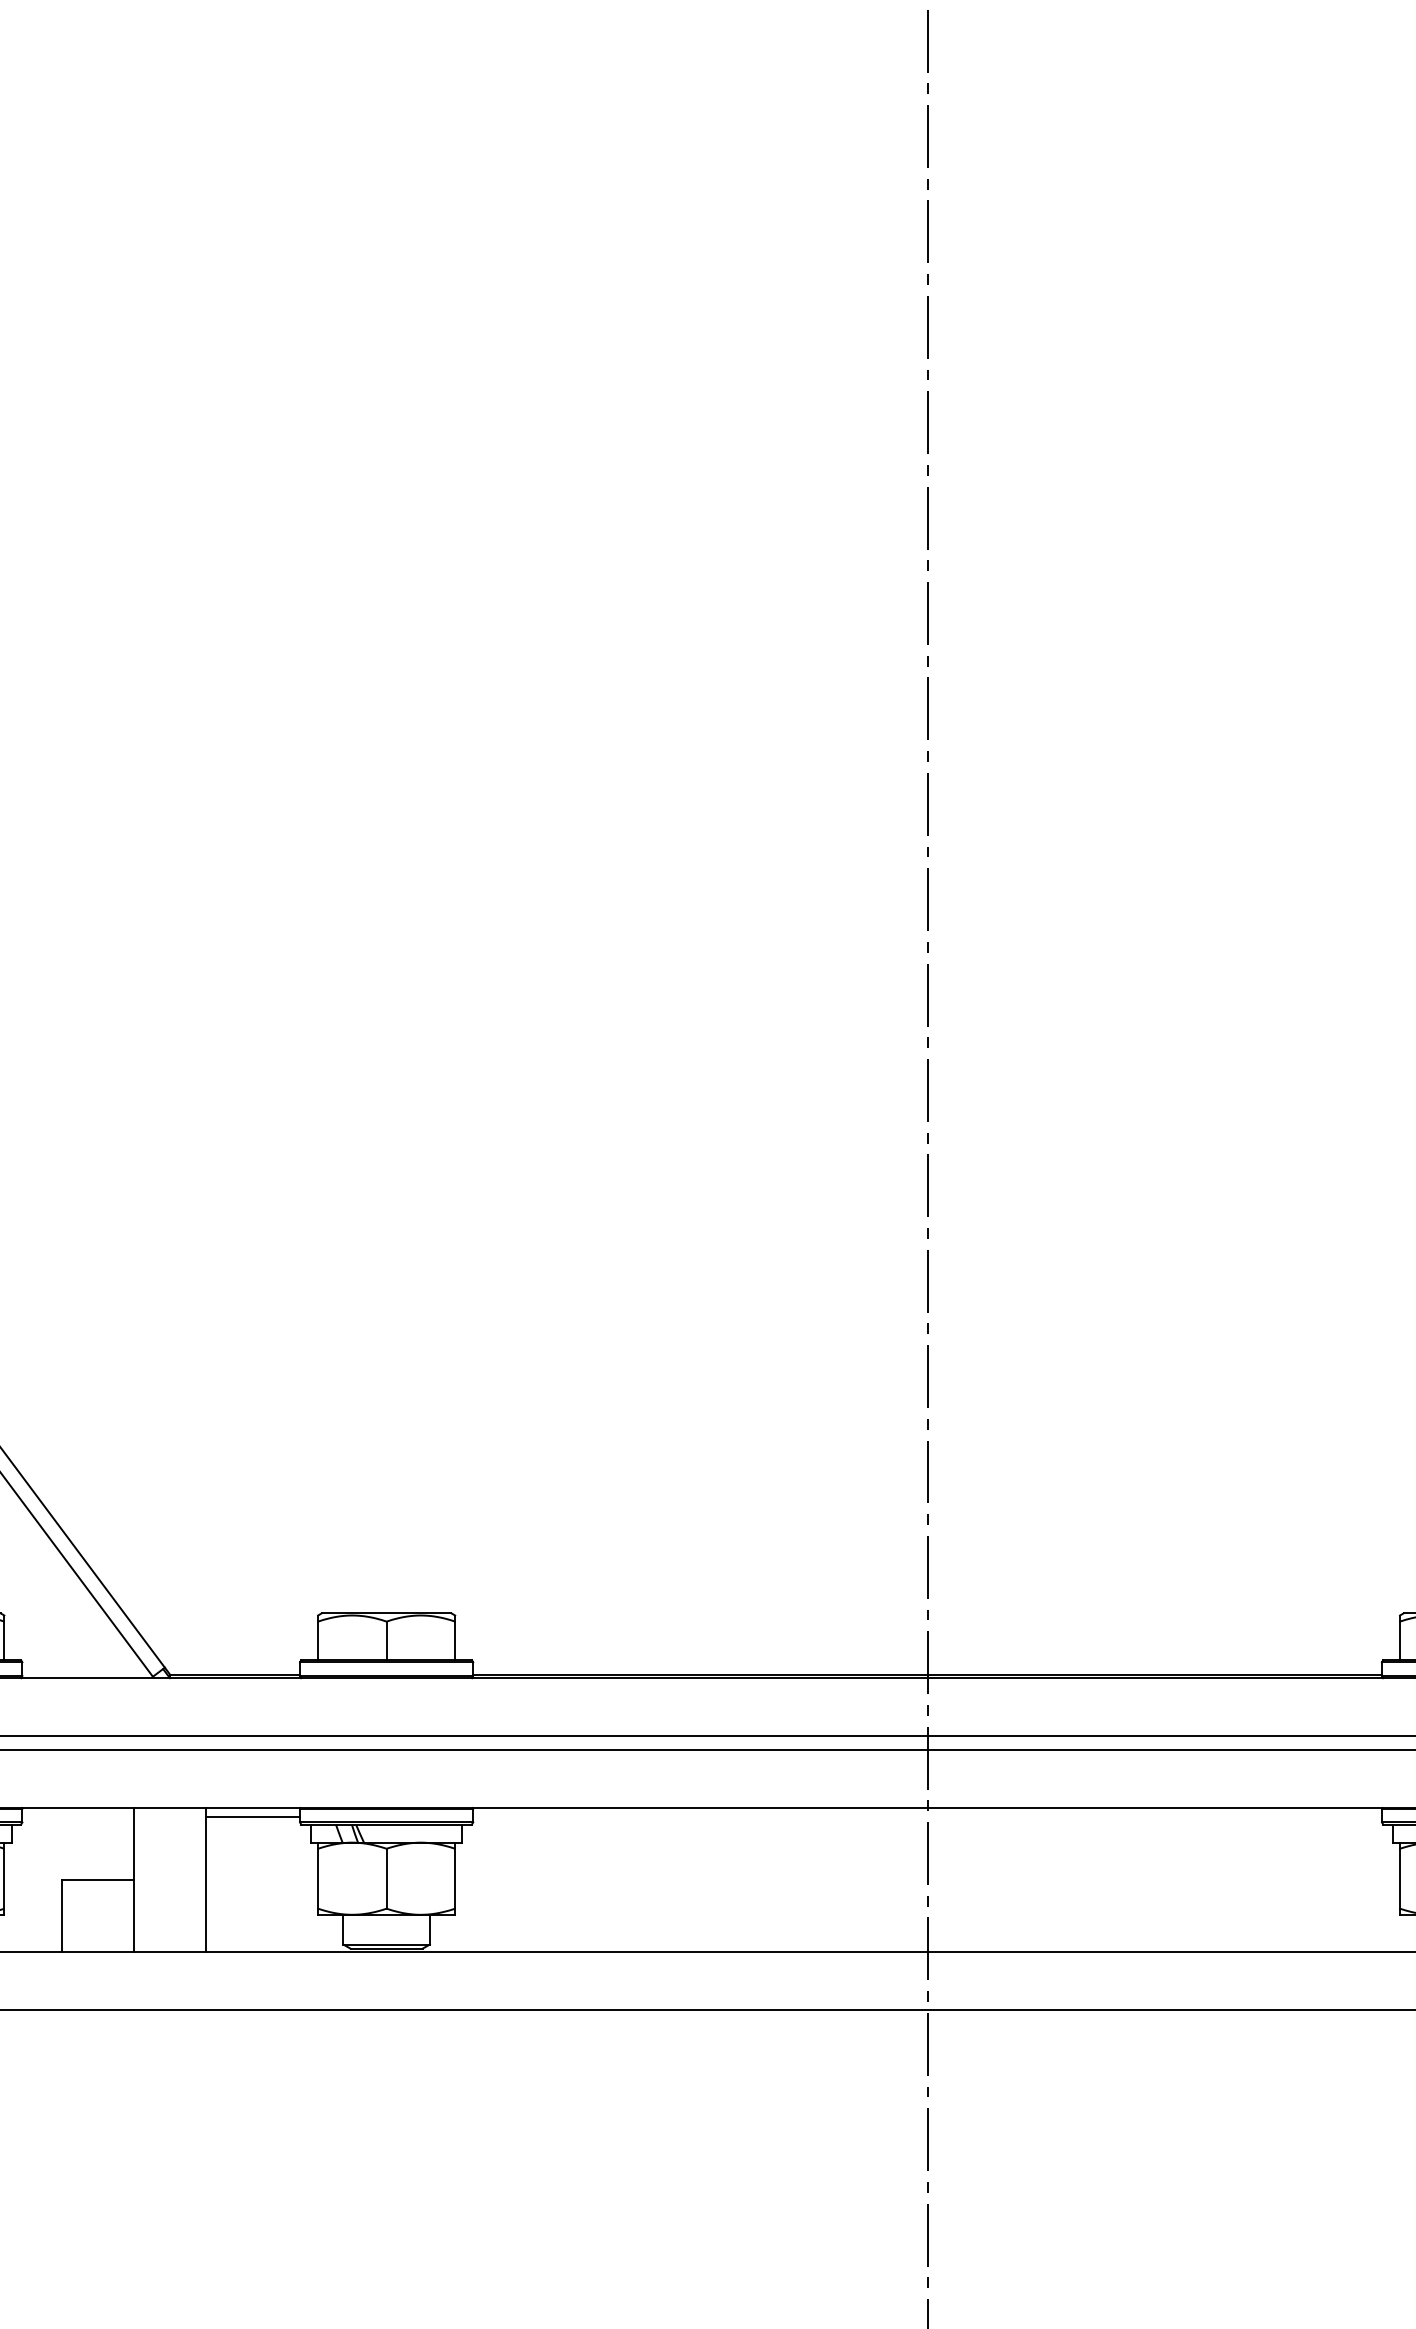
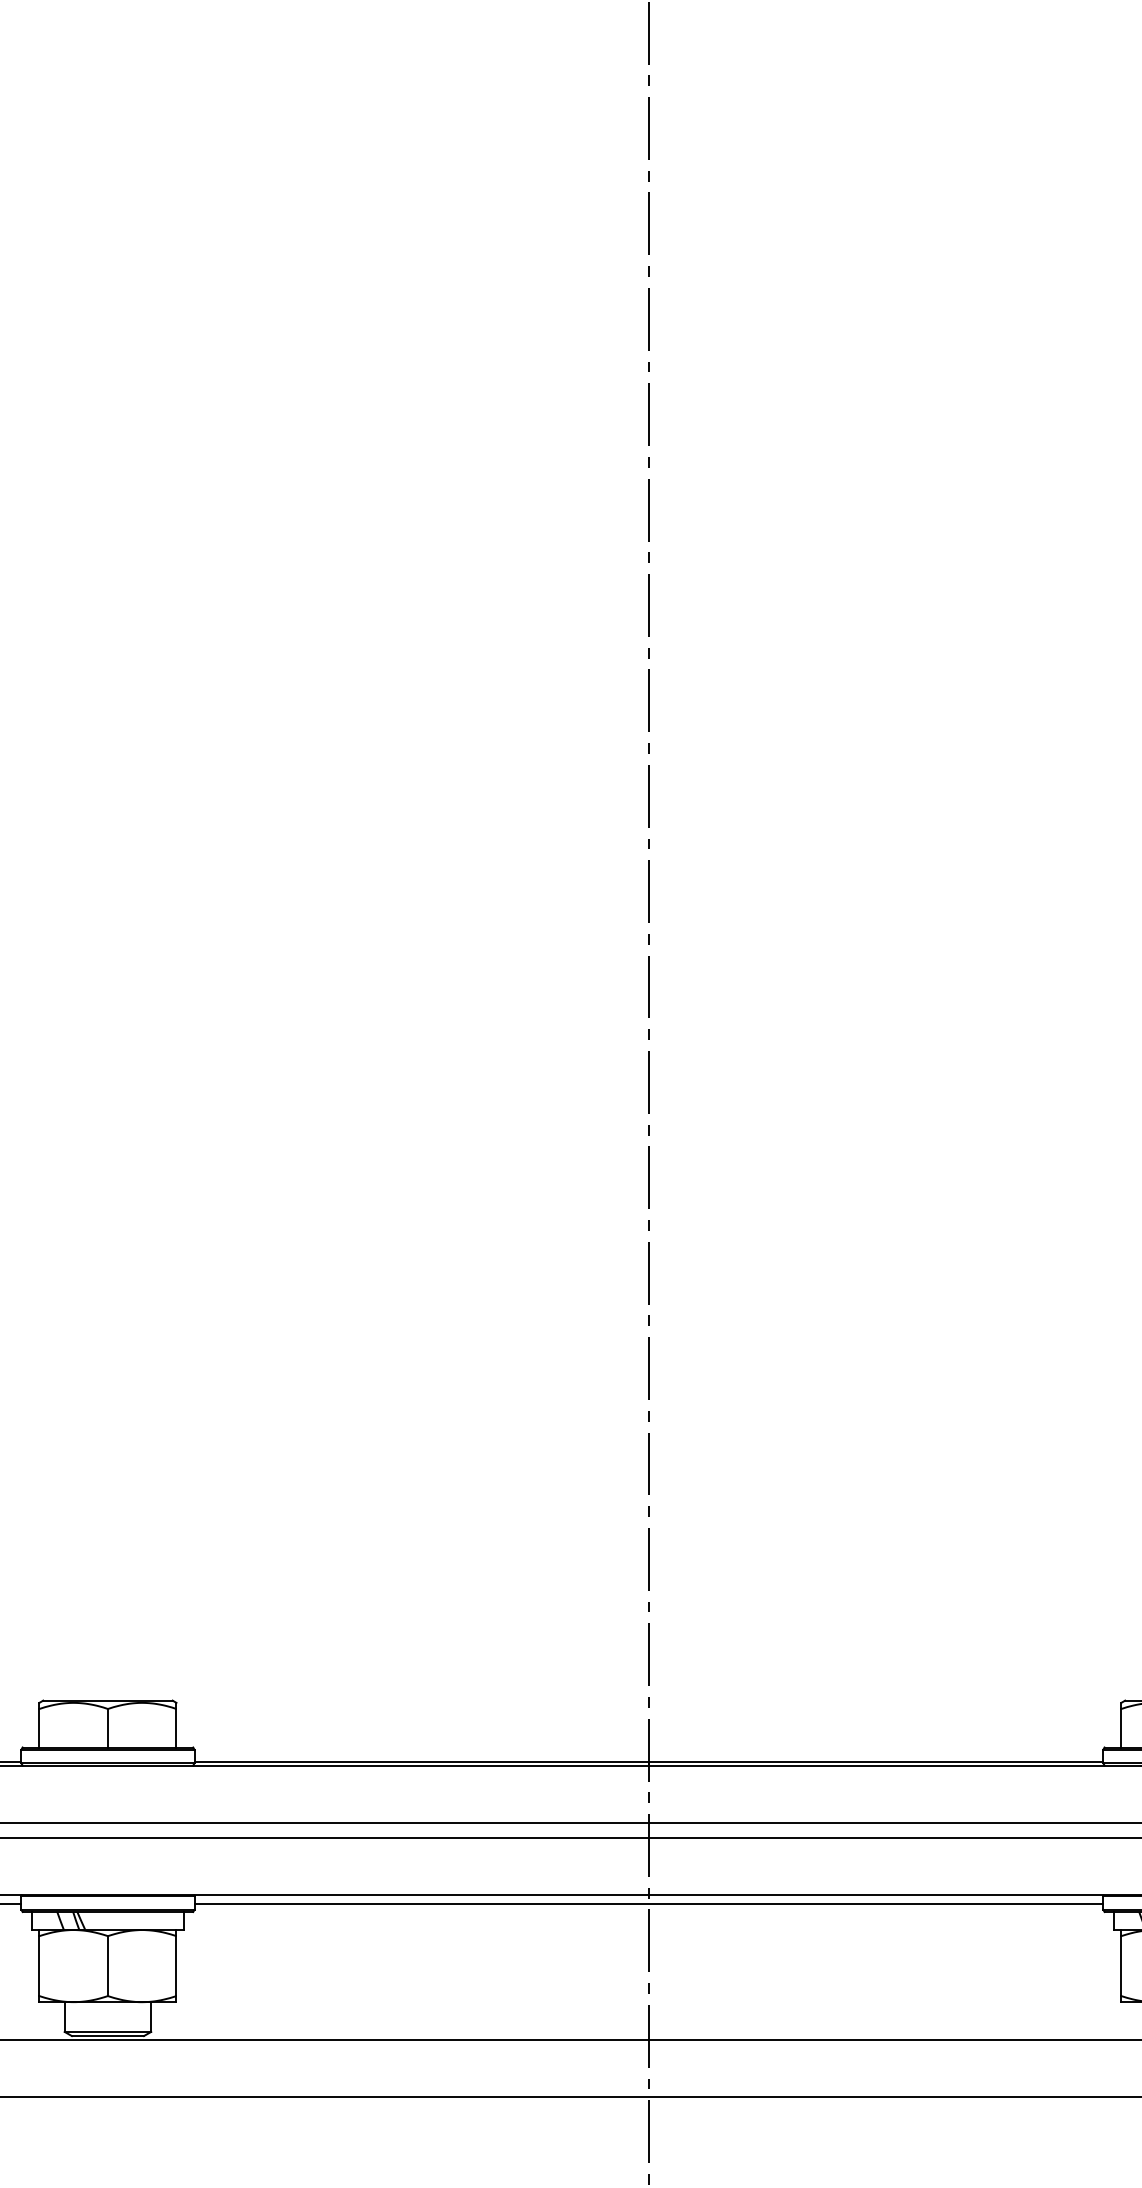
line: (927, 1817) -> (648, 1904), added

